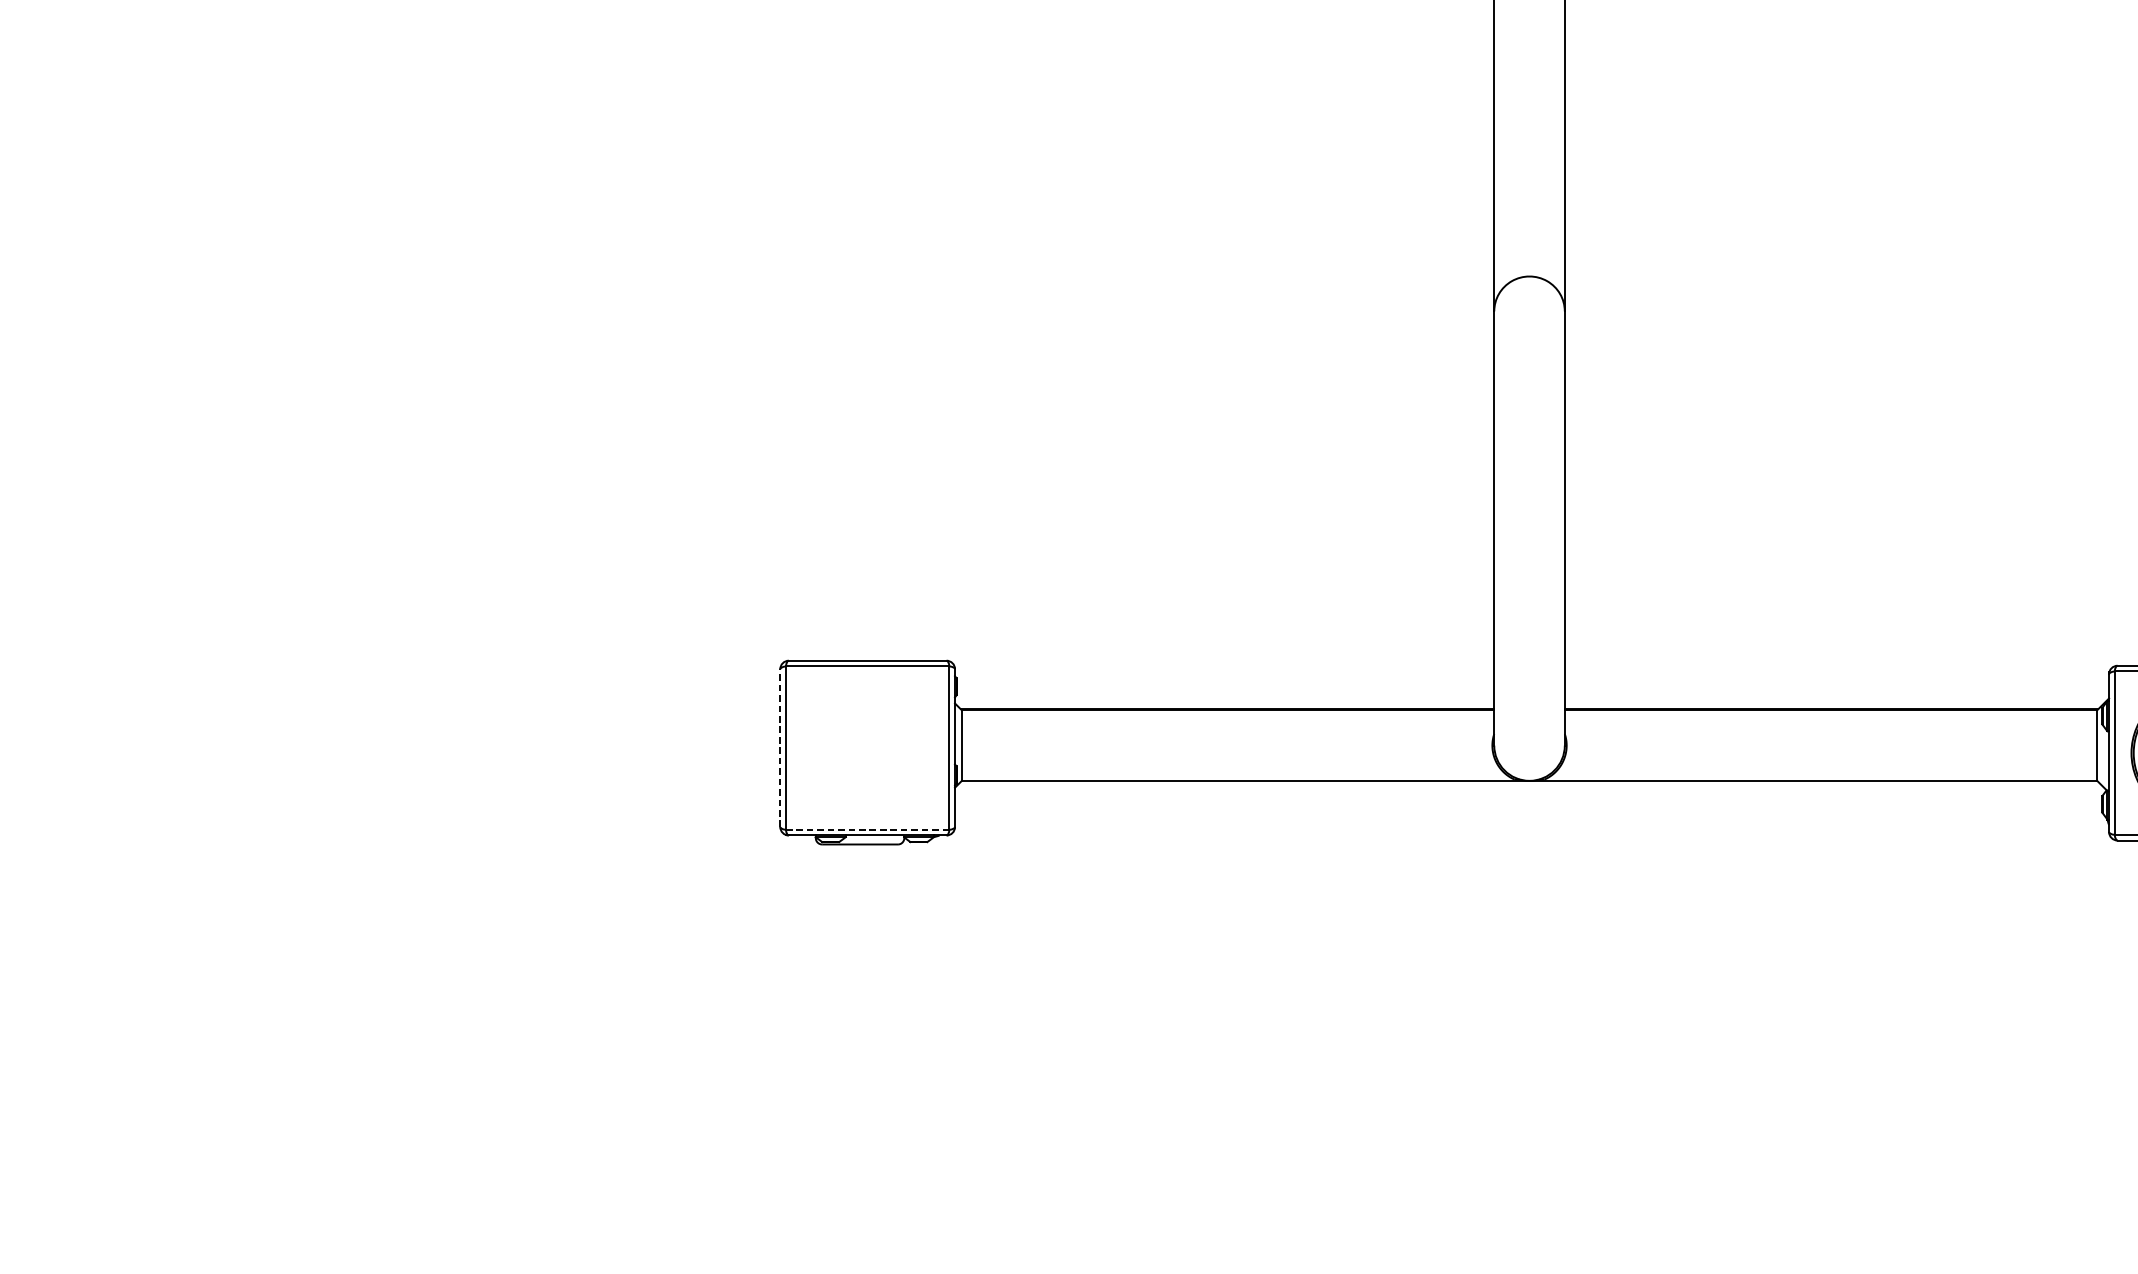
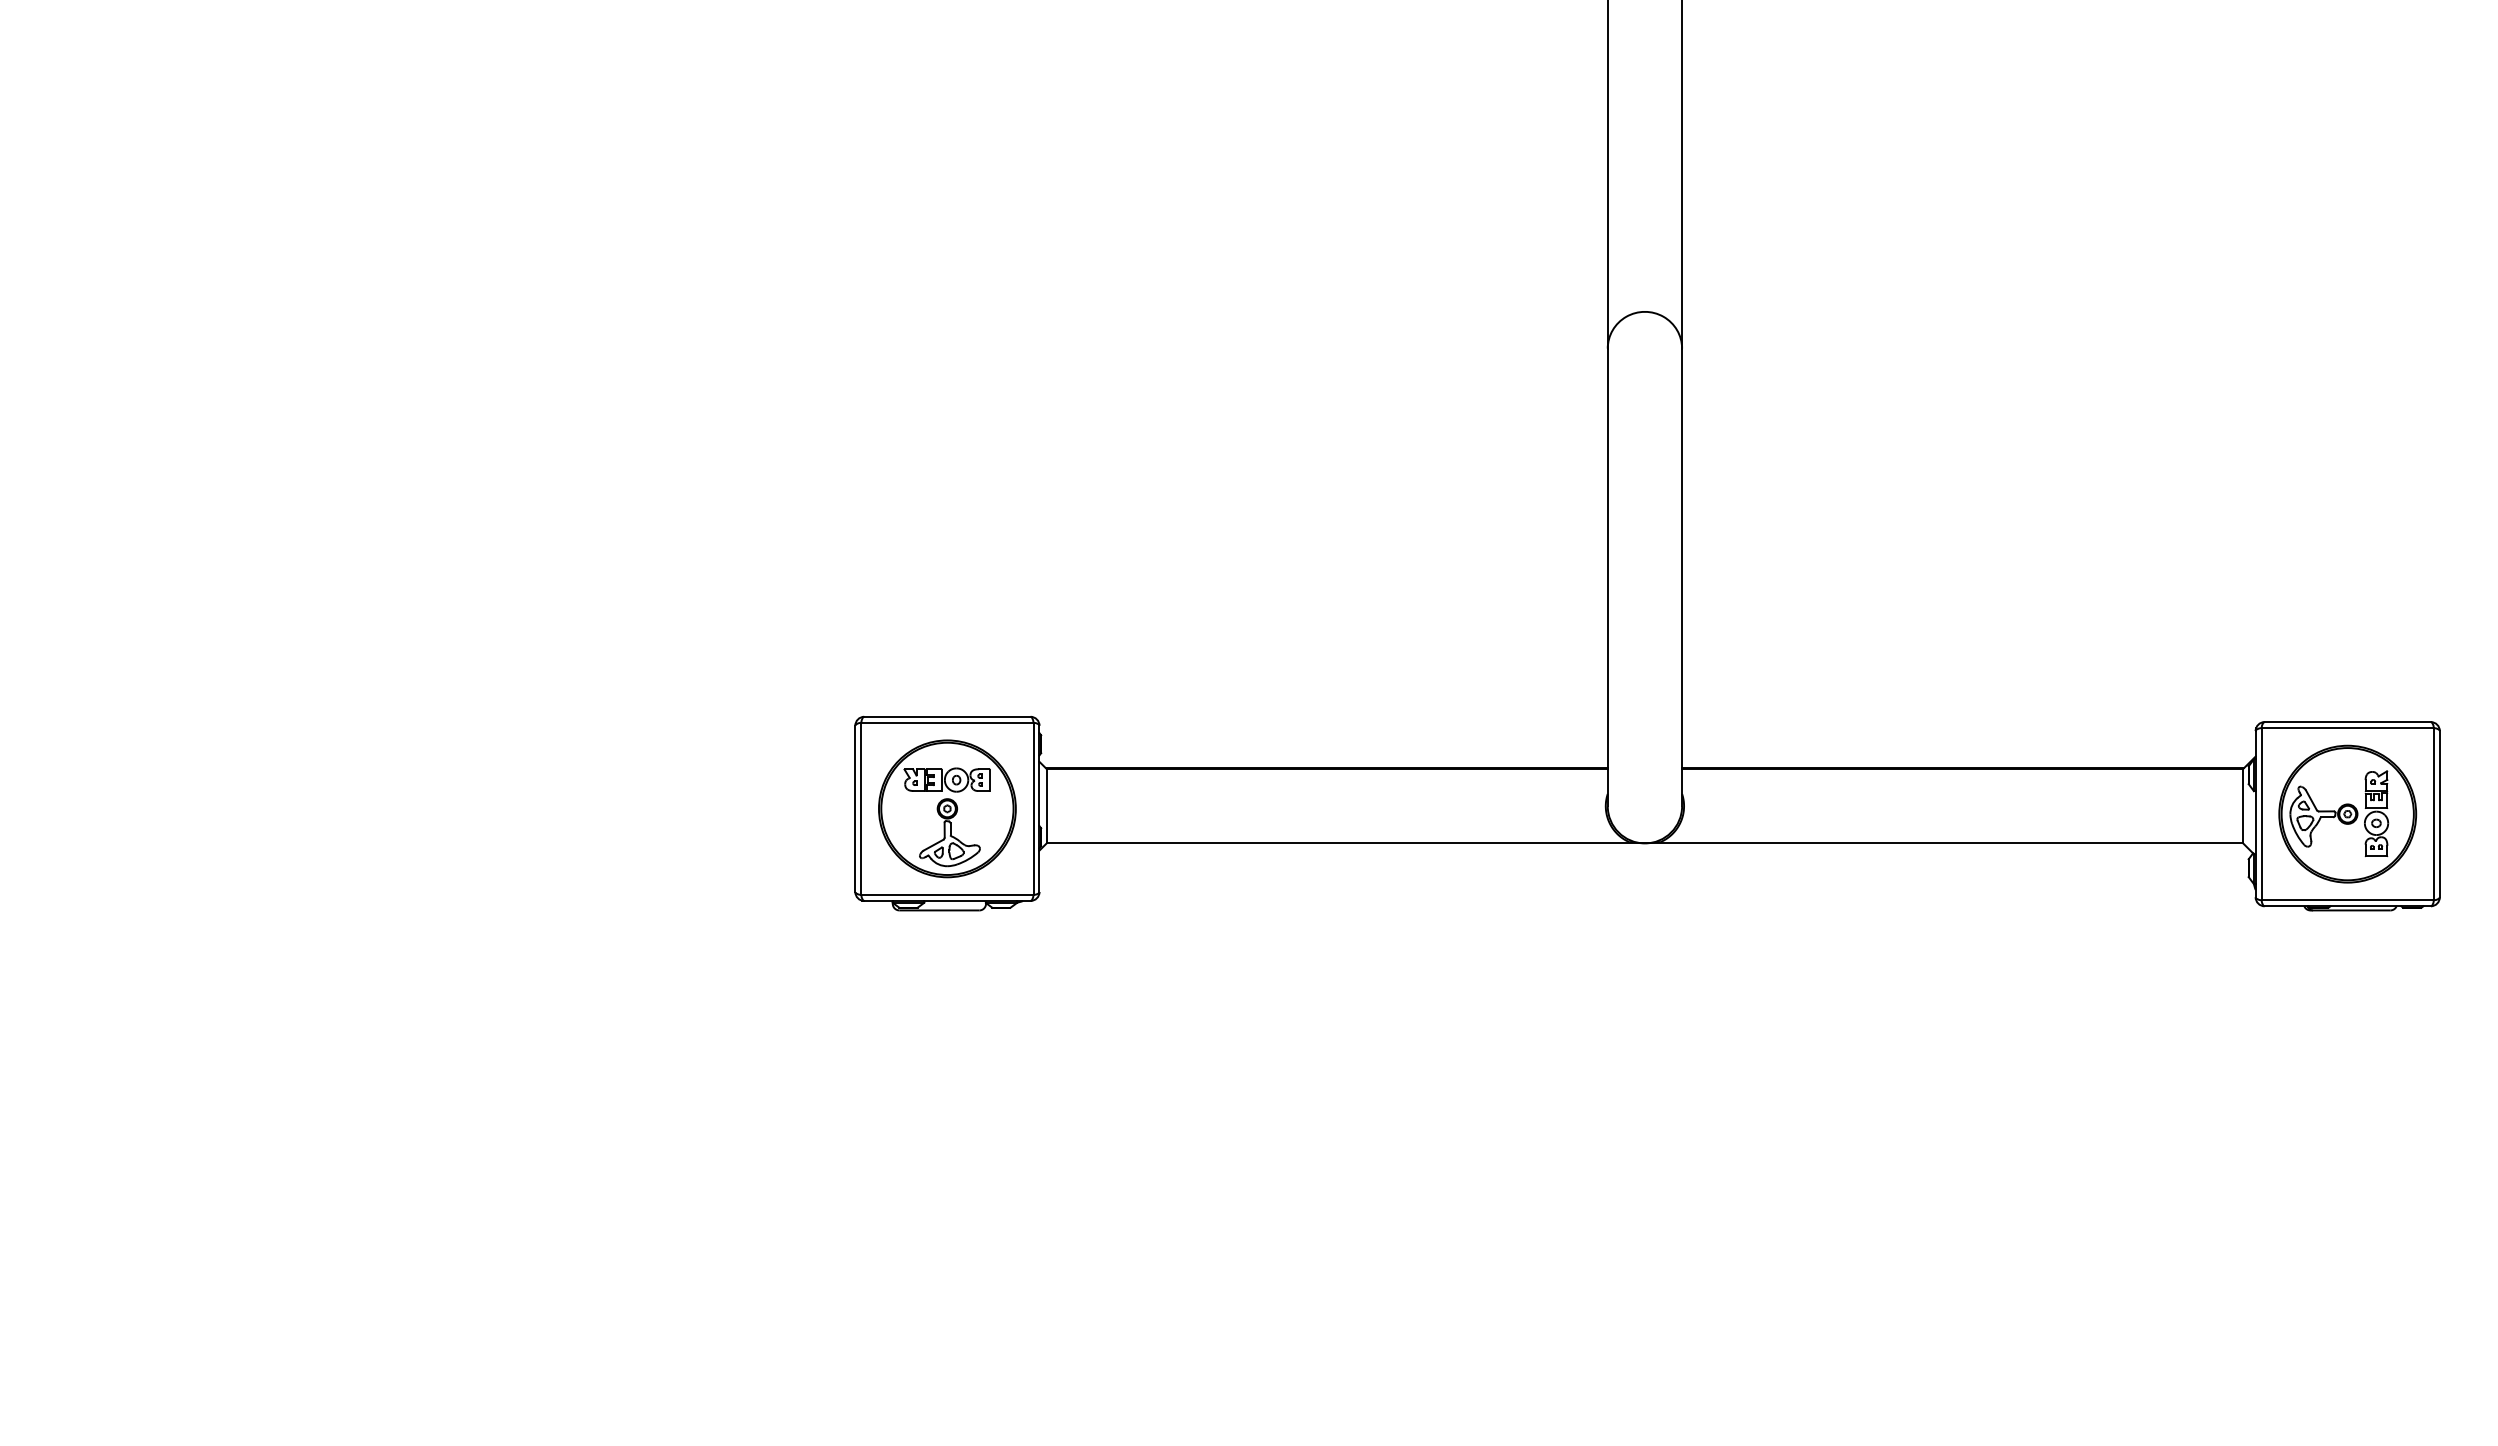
line: (780, 747) -> (855, 808), dashed -> solid
part: (867, 747) -> (947, 808), added
line: (867, 830) -> (947, 895), dashed -> solid

